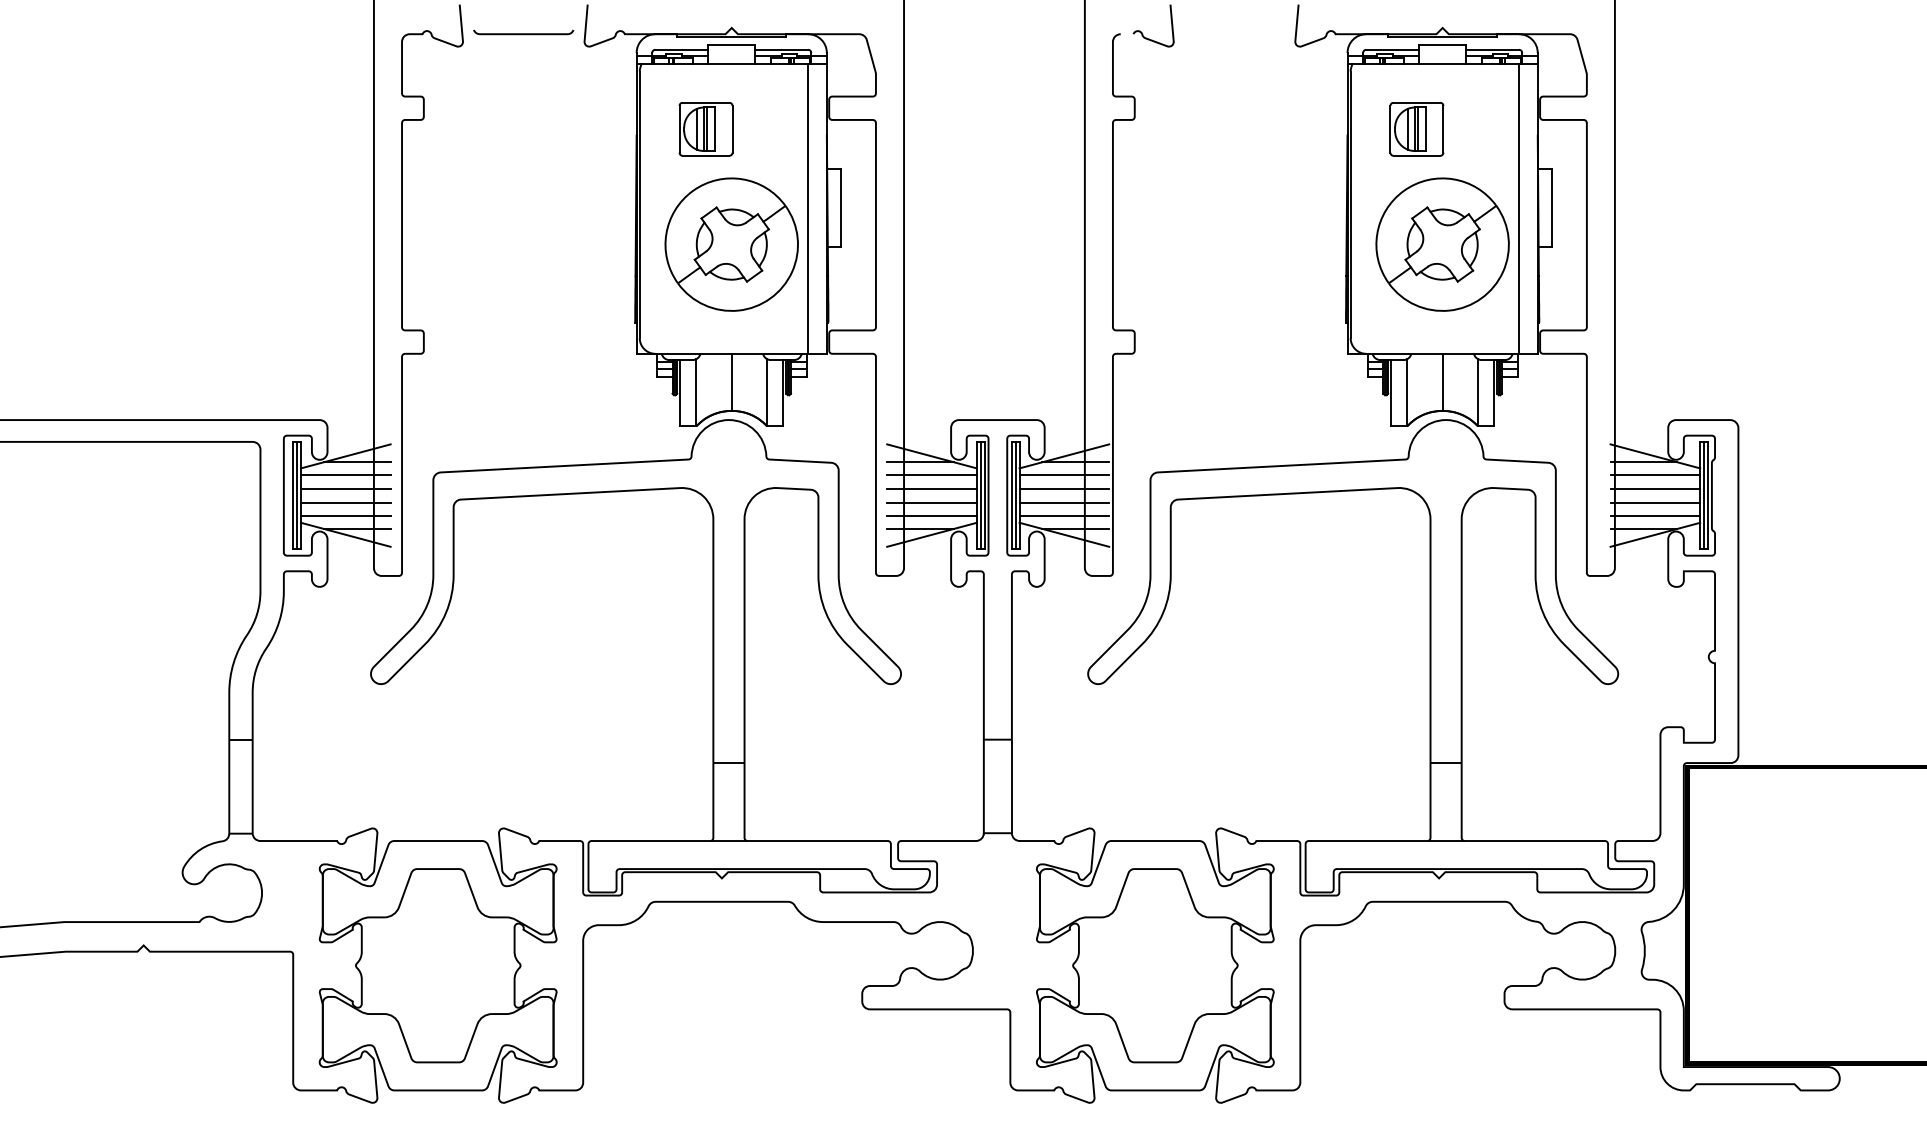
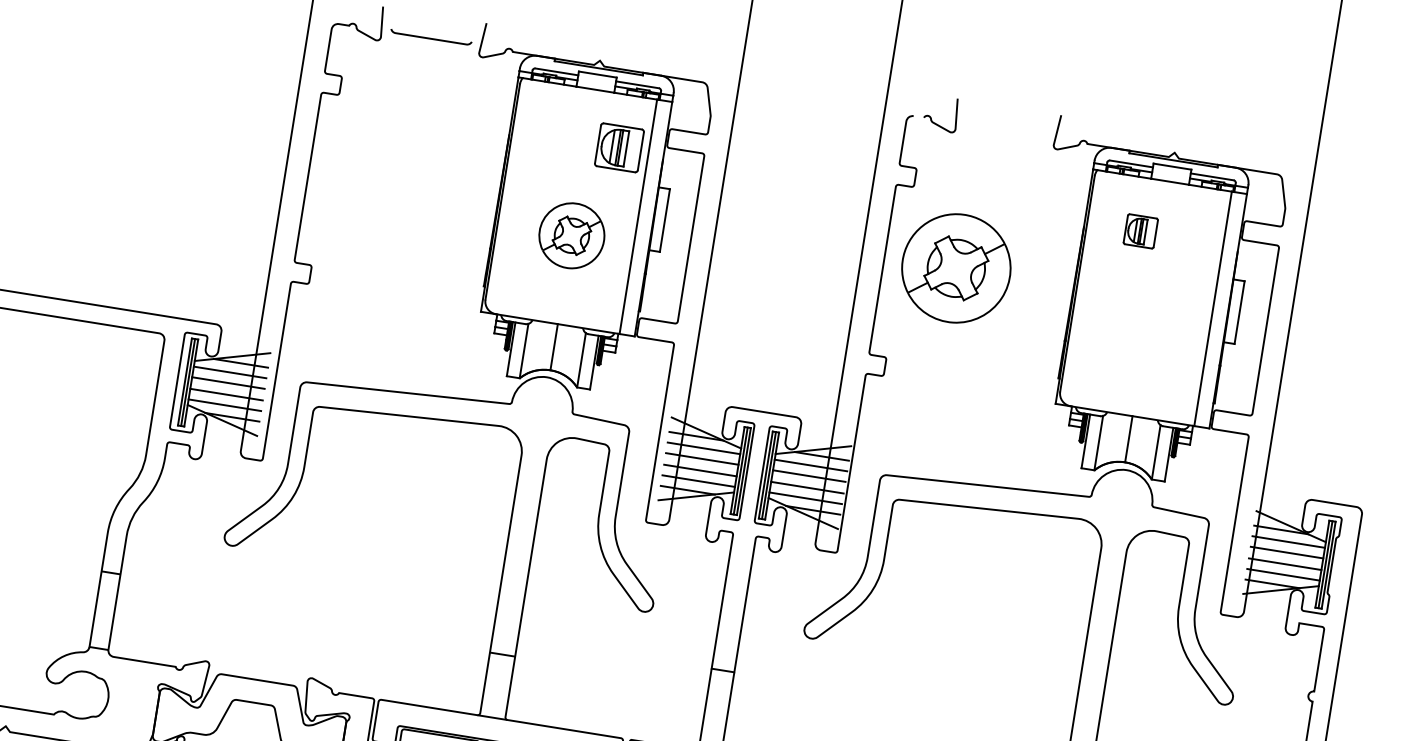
part: (705, 129) -> (619, 147), moved
part: (1416, 129) -> (1140, 231), size x0.7
part: (731, 244) -> (571, 235), size x0.6
part: (1442, 244) -> (956, 268), moved

